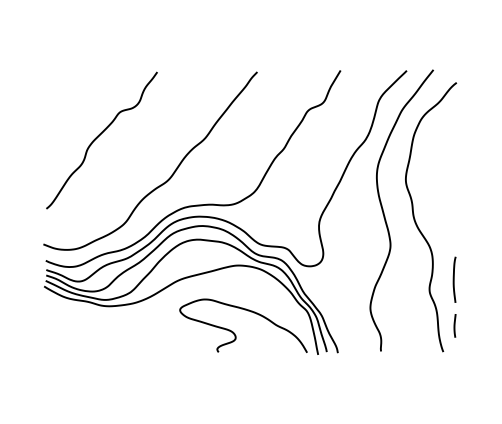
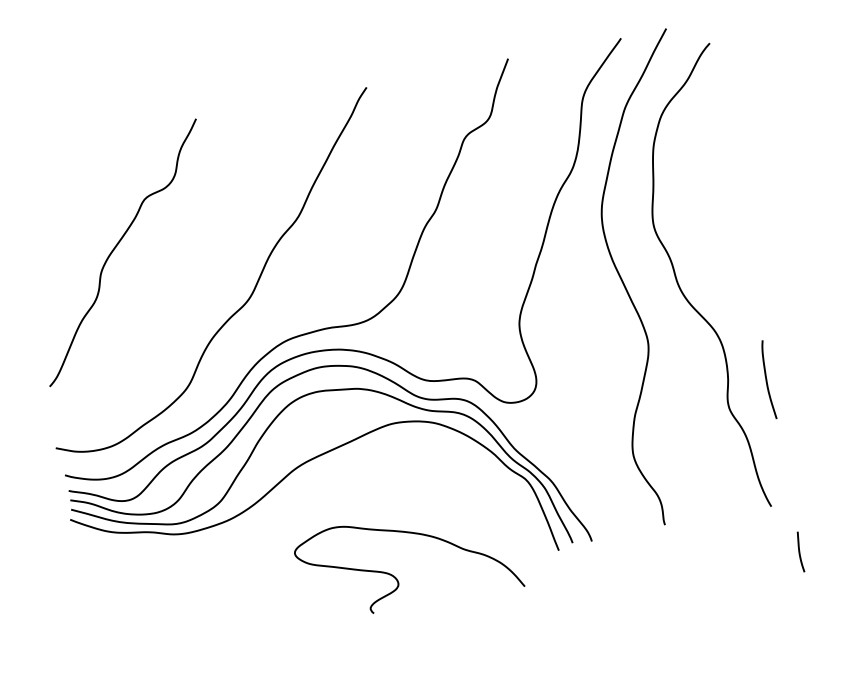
line: (454, 325) -> (799, 551), moved
curve: (235, 333) -> (396, 576), moved

